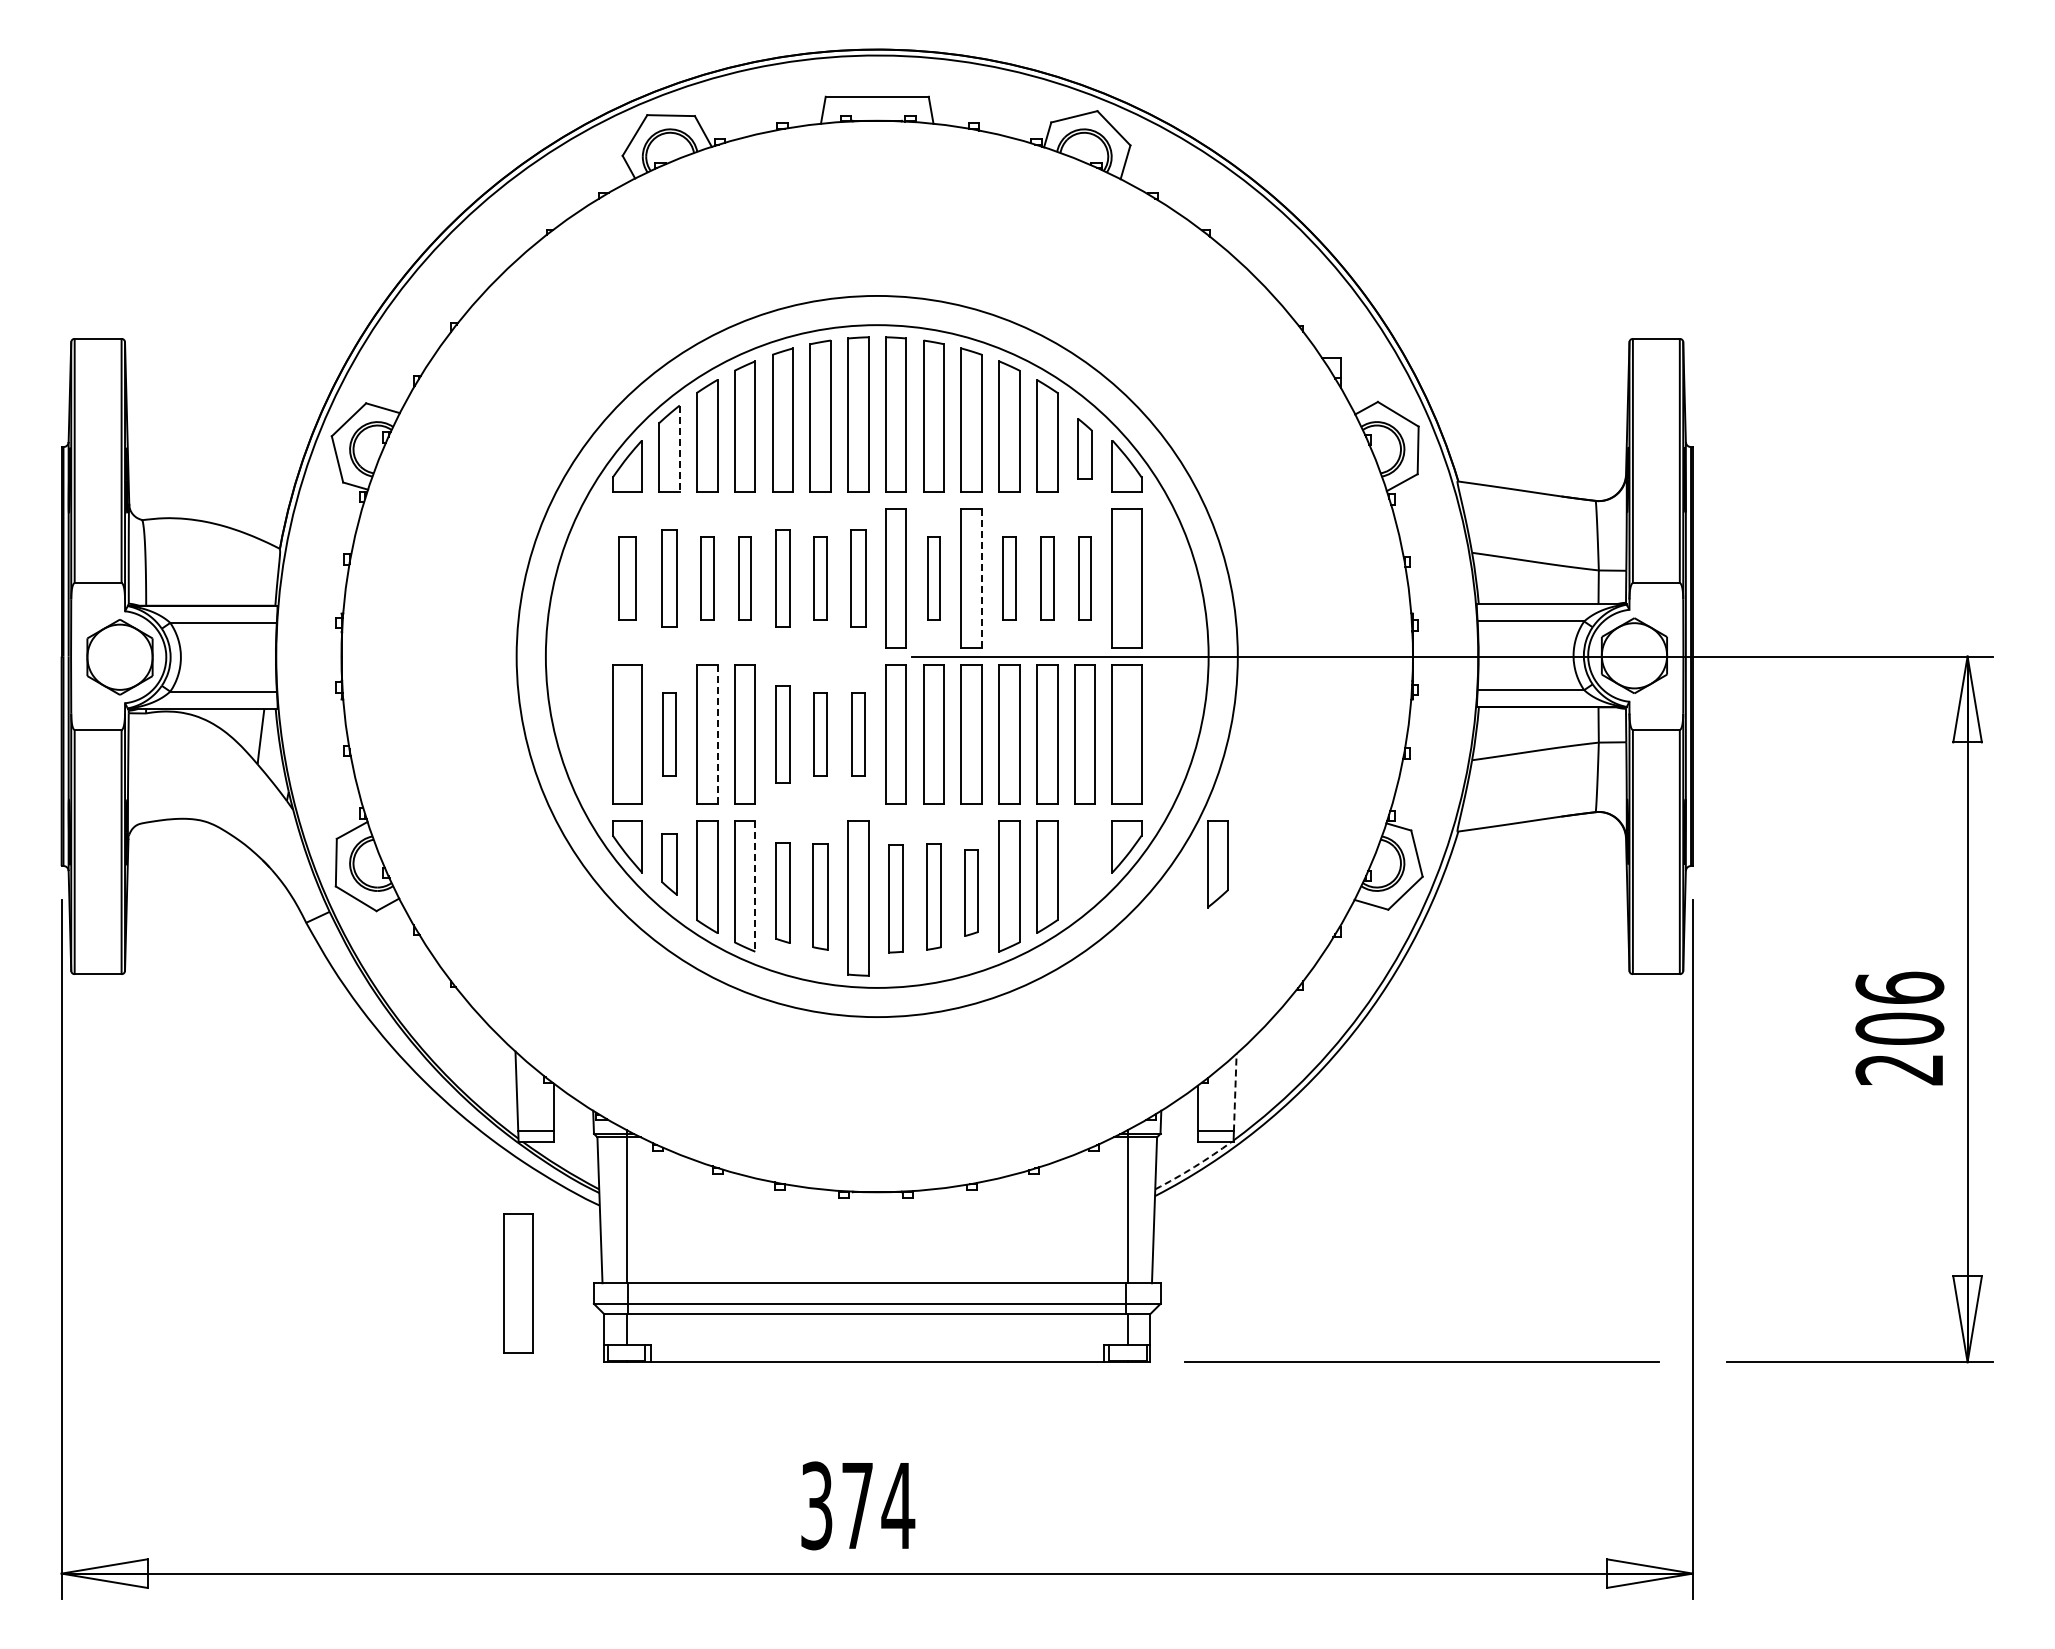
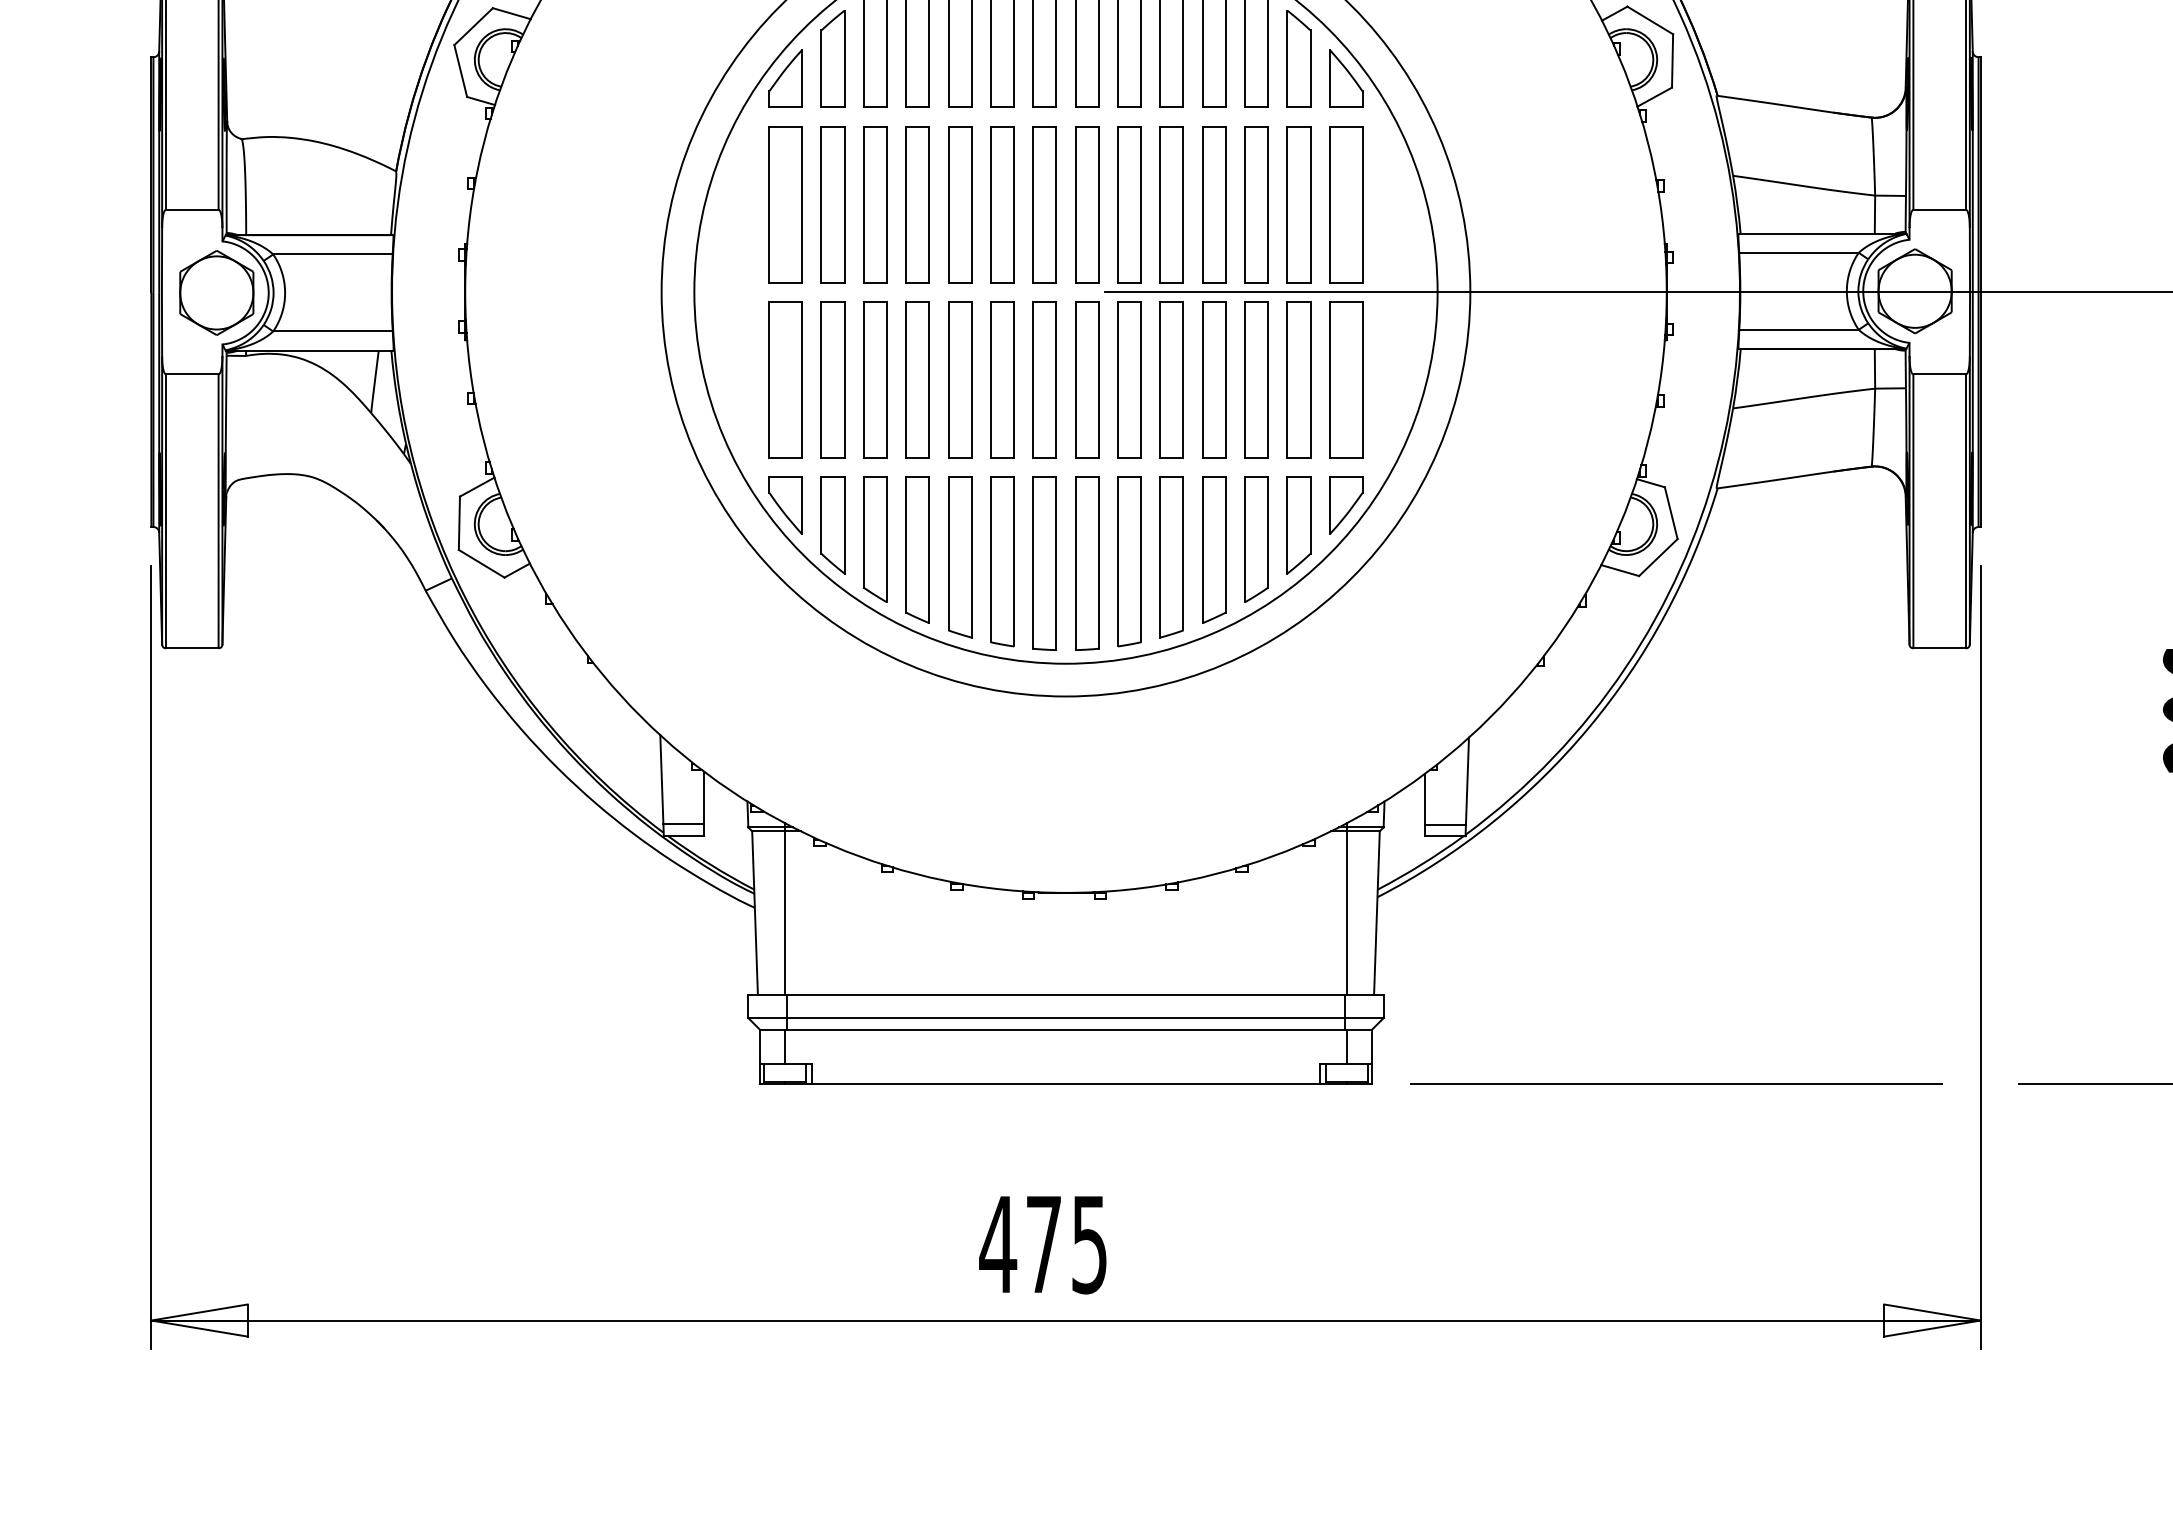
part: (1084, 448) -> (1298, 58), size x1.43
line: (679, 449) -> (844, 59), dashed -> solid
part: (627, 578) -> (785, 204), size x1.67
part: (669, 578) -> (833, 204), size x1.43
part: (707, 578) -> (875, 204), size x1.67
part: (744, 578) -> (917, 204), size x1.67
part: (782, 578) -> (959, 204), size x1.43
part: (820, 578) -> (1002, 204), size x1.67
part: (858, 578) -> (1044, 204), size x1.43
part: (933, 578) -> (1129, 204), size x1.67
line: (981, 578) -> (1182, 204), dashed -> solid
part: (1009, 578) -> (1214, 204), size x1.67
part: (1047, 578) -> (1256, 204), size x1.67
part: (1084, 578) -> (1298, 204), size x1.67
part: (669, 734) -> (833, 379), size x1.67
line: (717, 734) -> (886, 379), dashed -> solid
part: (782, 734) -> (959, 379), size x1.43
part: (820, 734) -> (1002, 379), size x1.67
part: (858, 734) -> (1044, 379), size x1.67
part: (669, 864) -> (833, 525), size x1.43
part: (1217, 864) -> (1298, 525), moved
line: (755, 887) -> (929, 551), dashed -> solid
part: (782, 892) -> (959, 556), size x1.43
part: (971, 892) -> (1171, 556), size x1.67
part: (820, 896) -> (1002, 561), size x1.43
part: (933, 896) -> (1129, 561), size x1.43
part: (895, 898) -> (1086, 563), size x1.43
line: (1235, 1092) -> (1467, 781), dashed -> solid
arc: (1194, 1167) -> (1421, 865), dashed -> solid
part: (518, 1283) -> (663, 995), removed
text: (857, 1505) -> (1043, 1244), 374 -> 475

